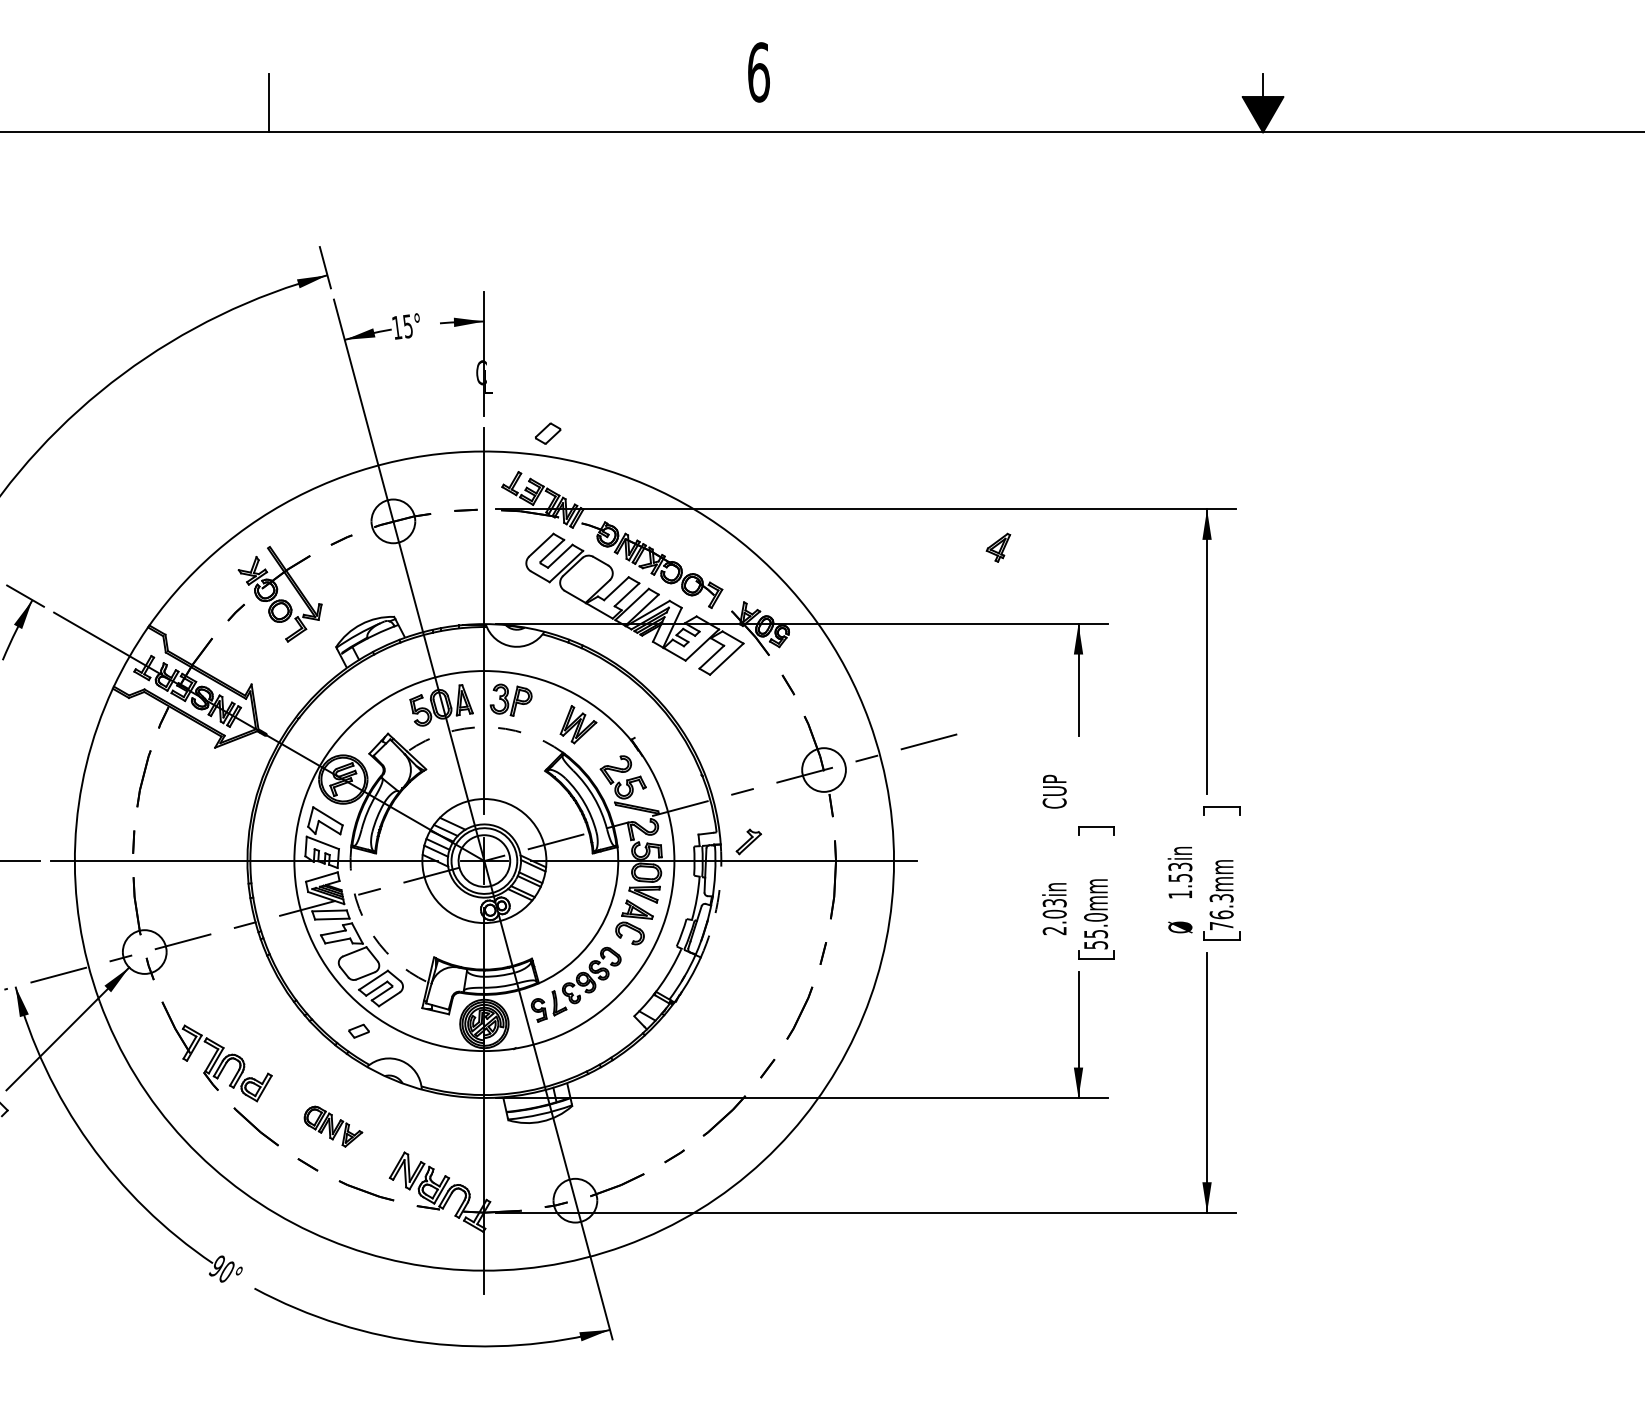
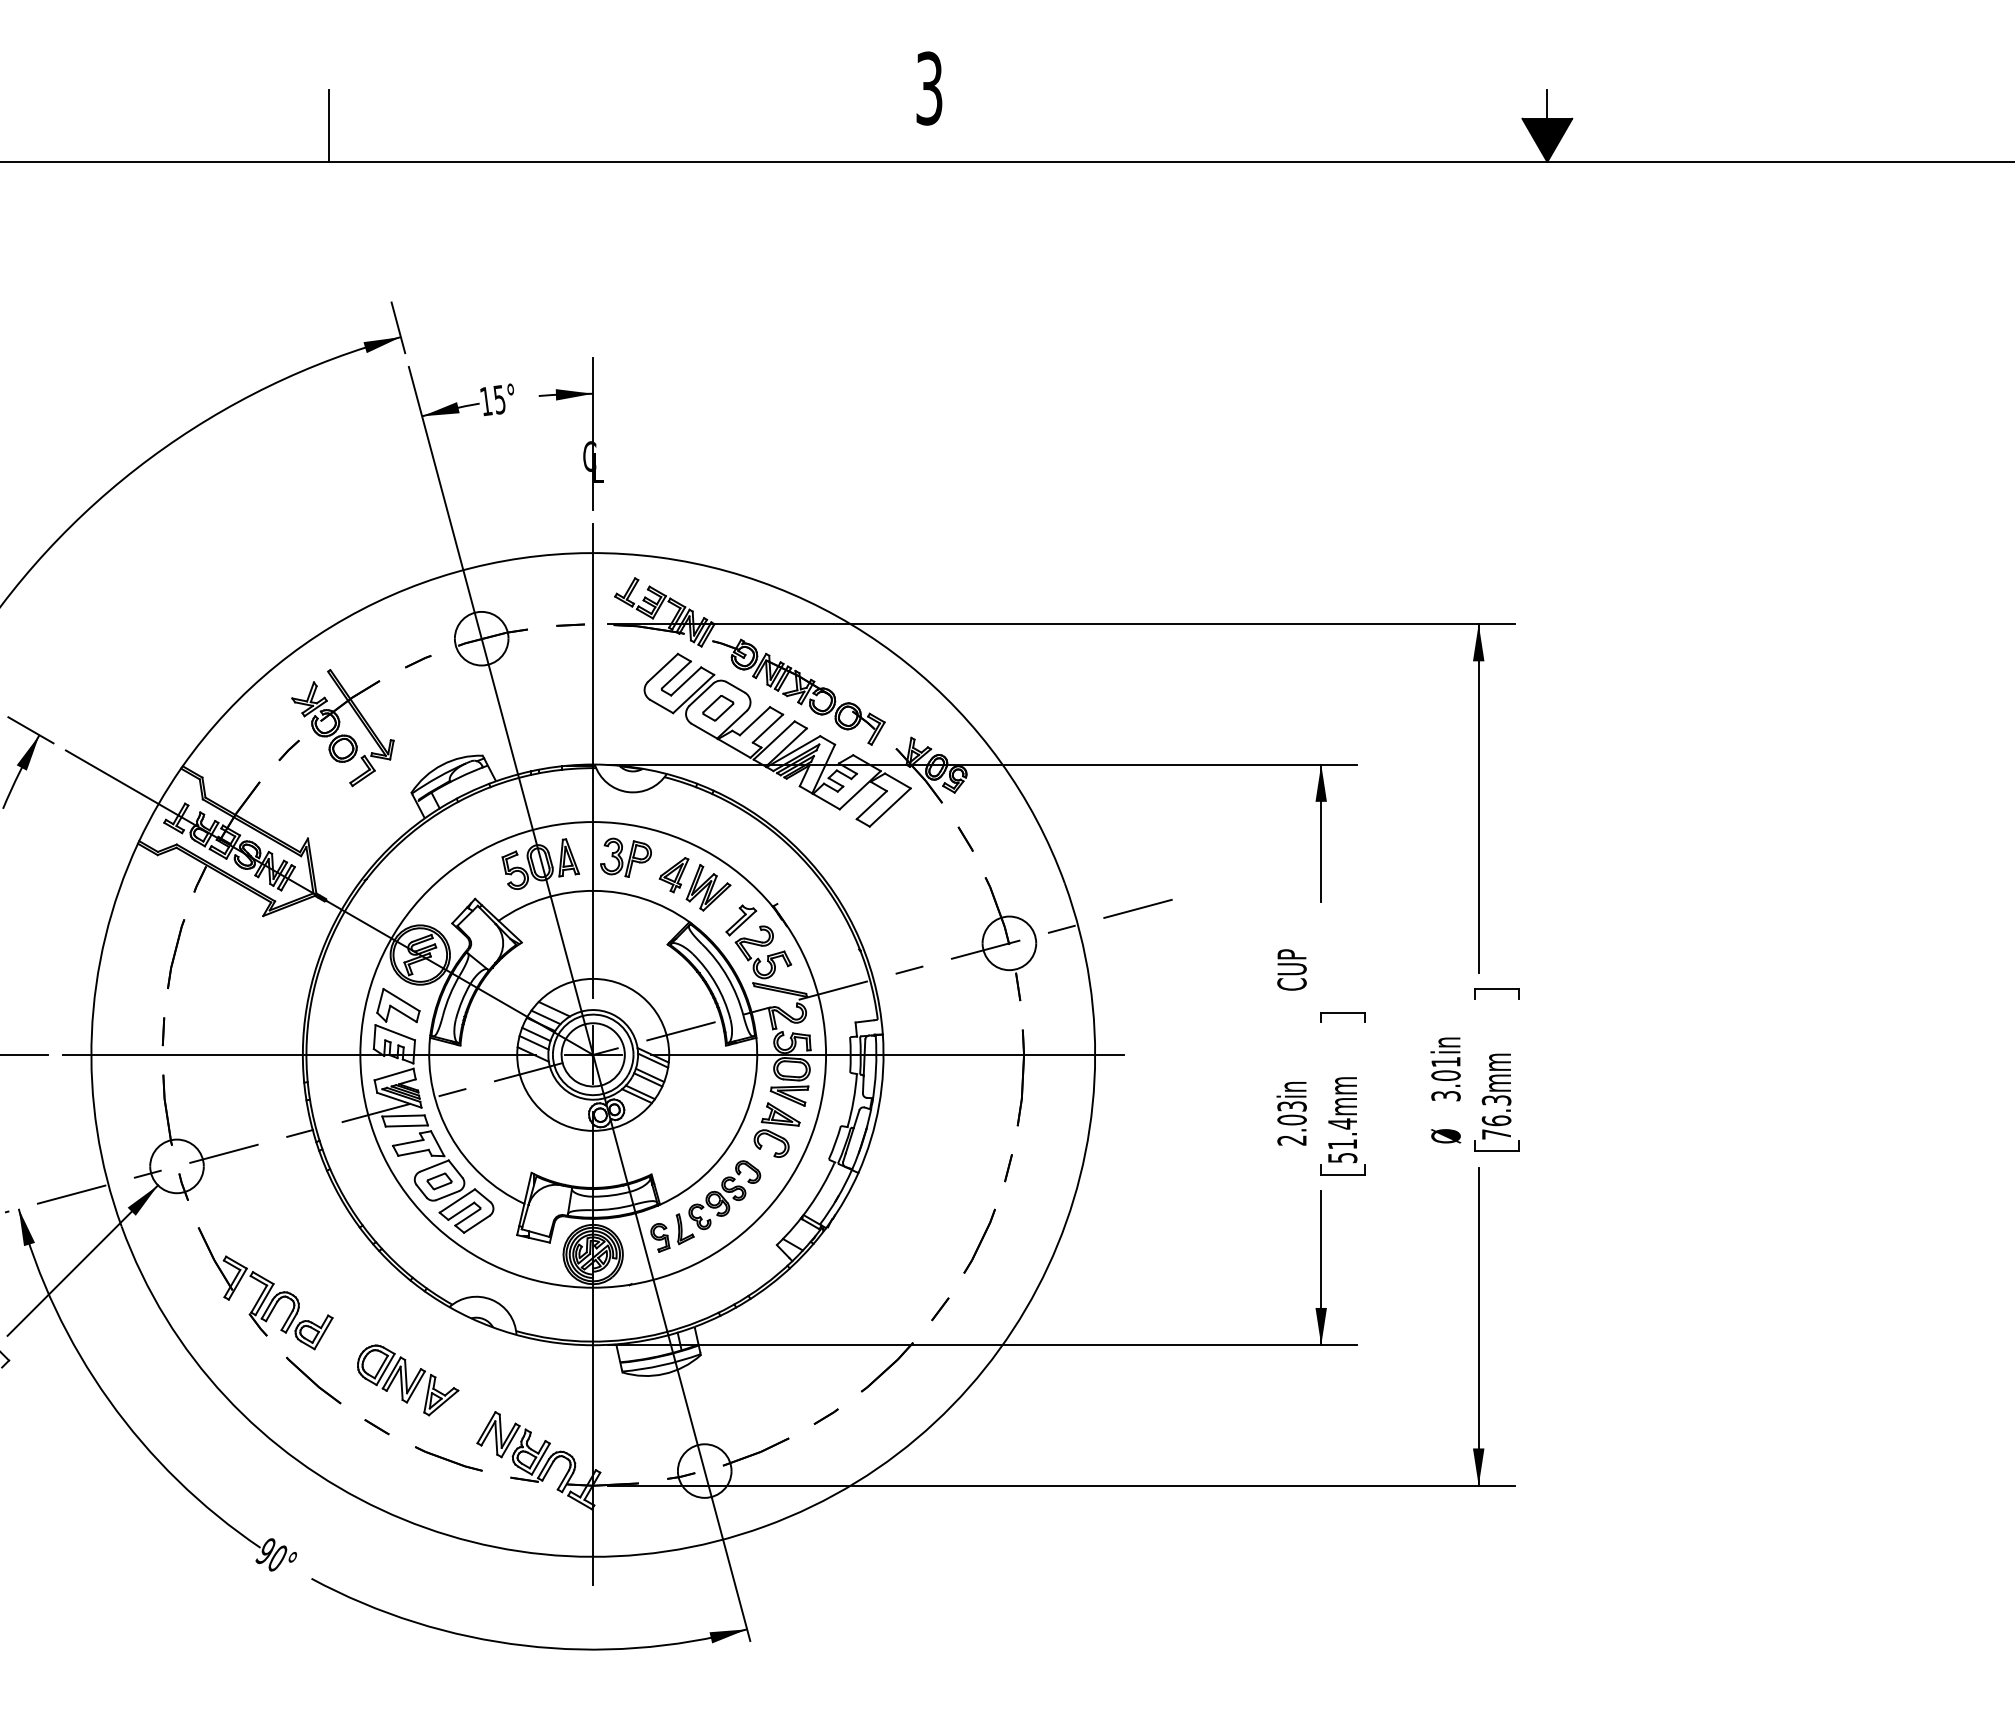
text: (758, 72) -> (929, 88), 6 -> 3
part: (548, 433) -> (718, 708), moved
part: (997, 548) -> (673, 875), moved
arc: (485, 726) -> (594, 890), dashed -> solid
part: (749, 841) -> (741, 920), moved
text: (1179, 881) -> (1445, 1079), 1.53in -> 3.01in
arc: (718, 902) -> (879, 1105), dashed -> solid
text: (1095, 925) -> (1342, 1133), 55.0mm -> 51.4mm
arc: (367, 926) -> (450, 1135), dashed -> solid
part: (358, 1031) -> (439, 1181), moved
part: (333, 1126) -> (408, 1380), size x1.43

